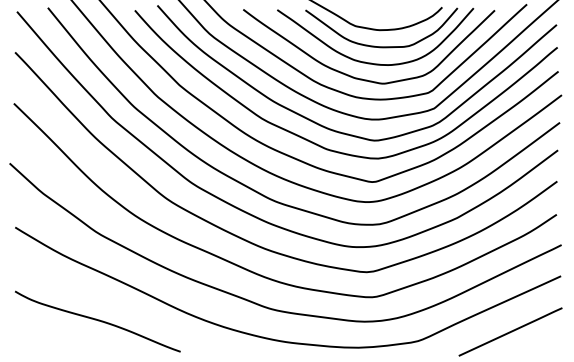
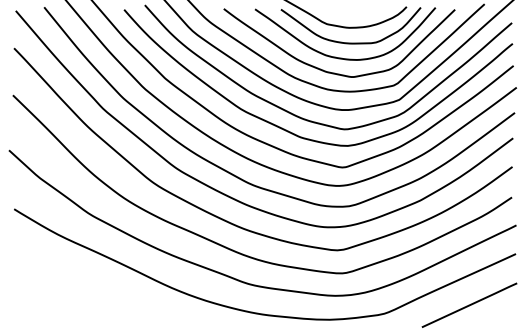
curve: (97, 320) -> (89, 294), removed

